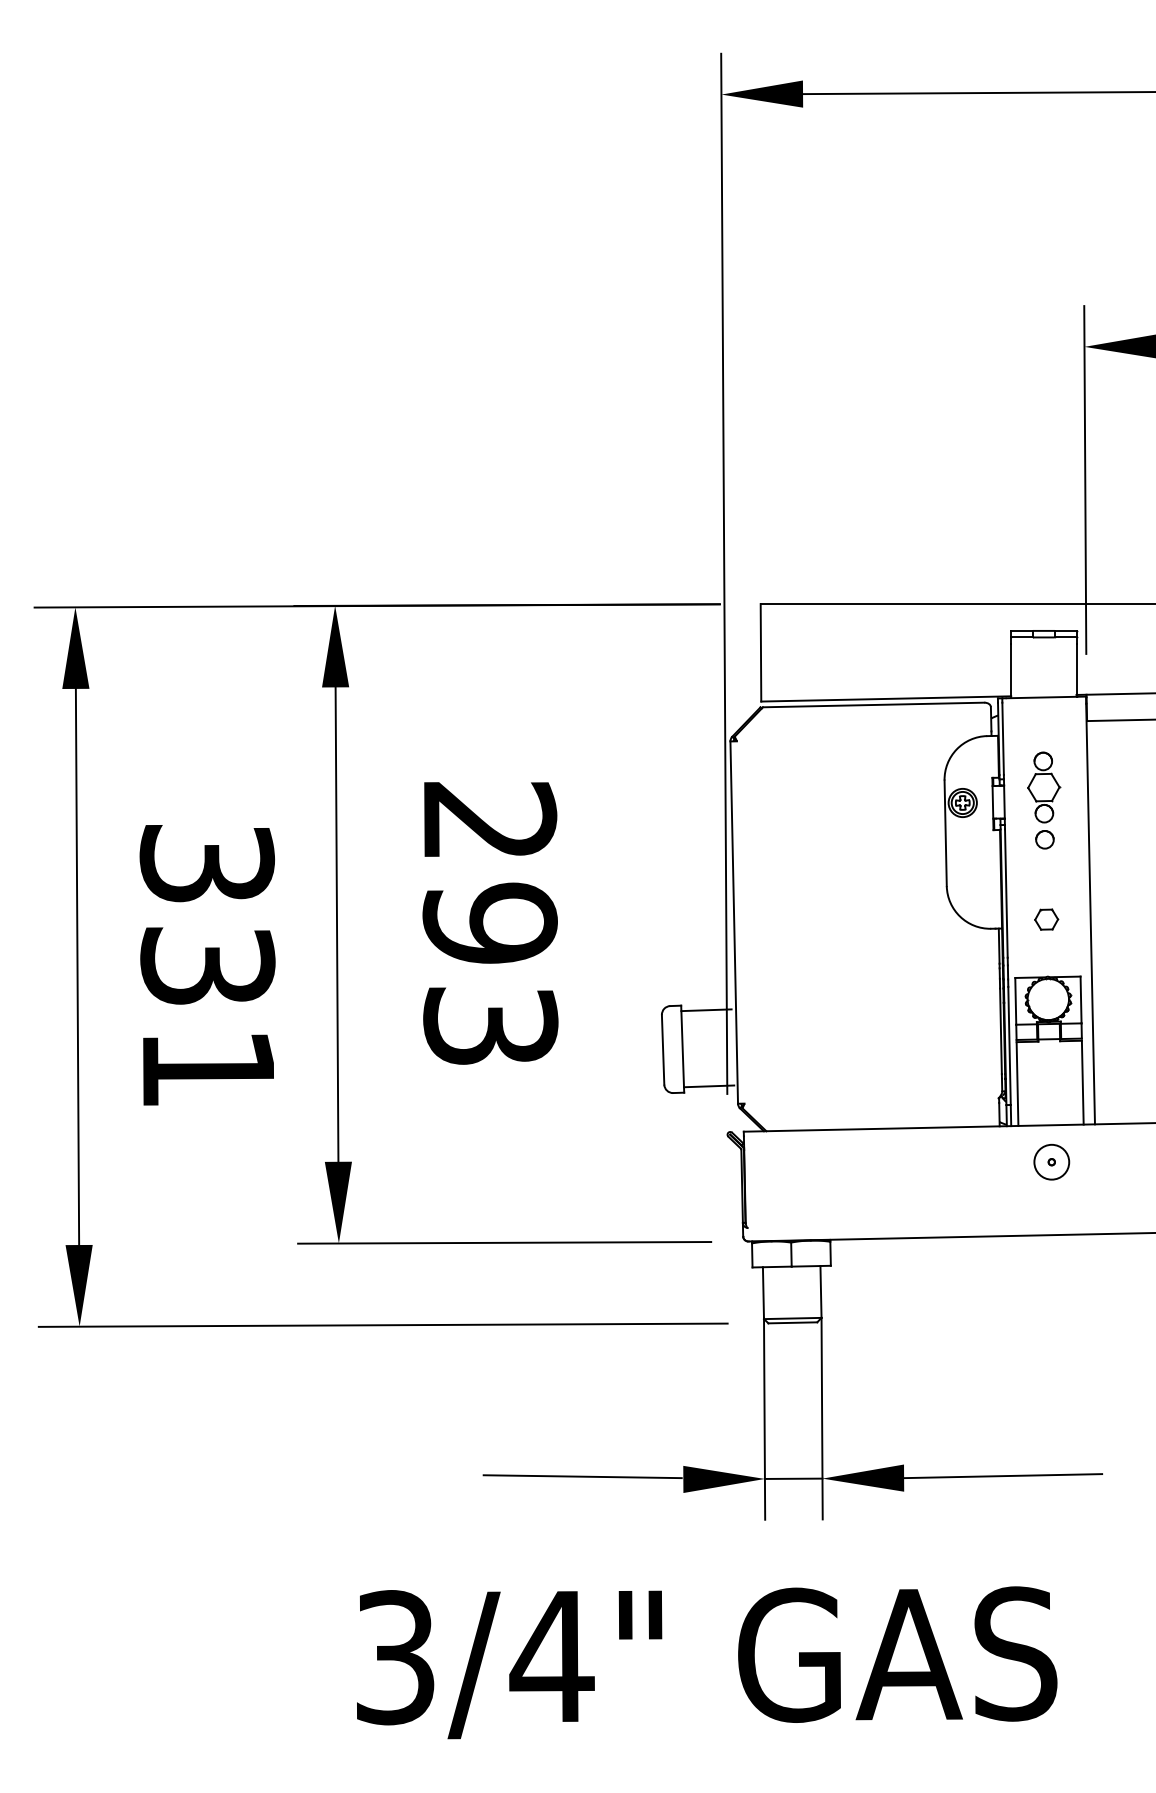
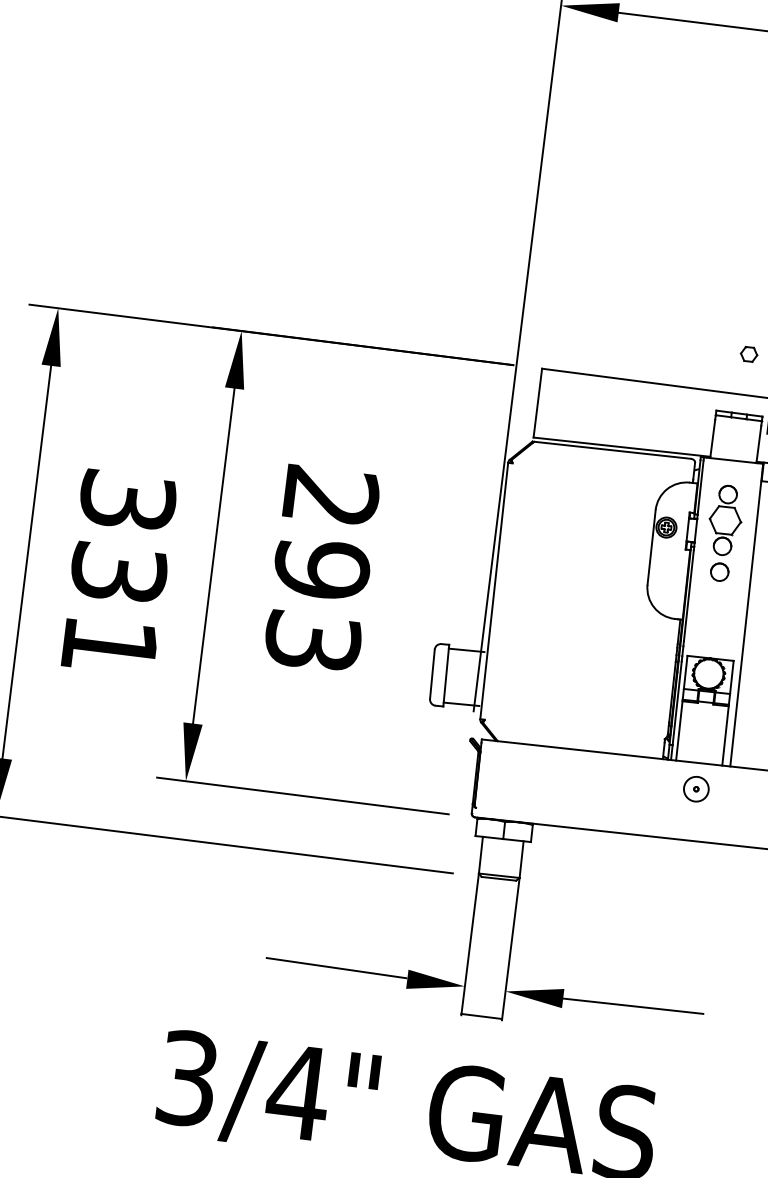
part: (1044, 800) -> (724, 533), size x1.4
part: (1046, 919) -> (749, 354), moved
line: (793, 1478) -> (481, 1016), moved

